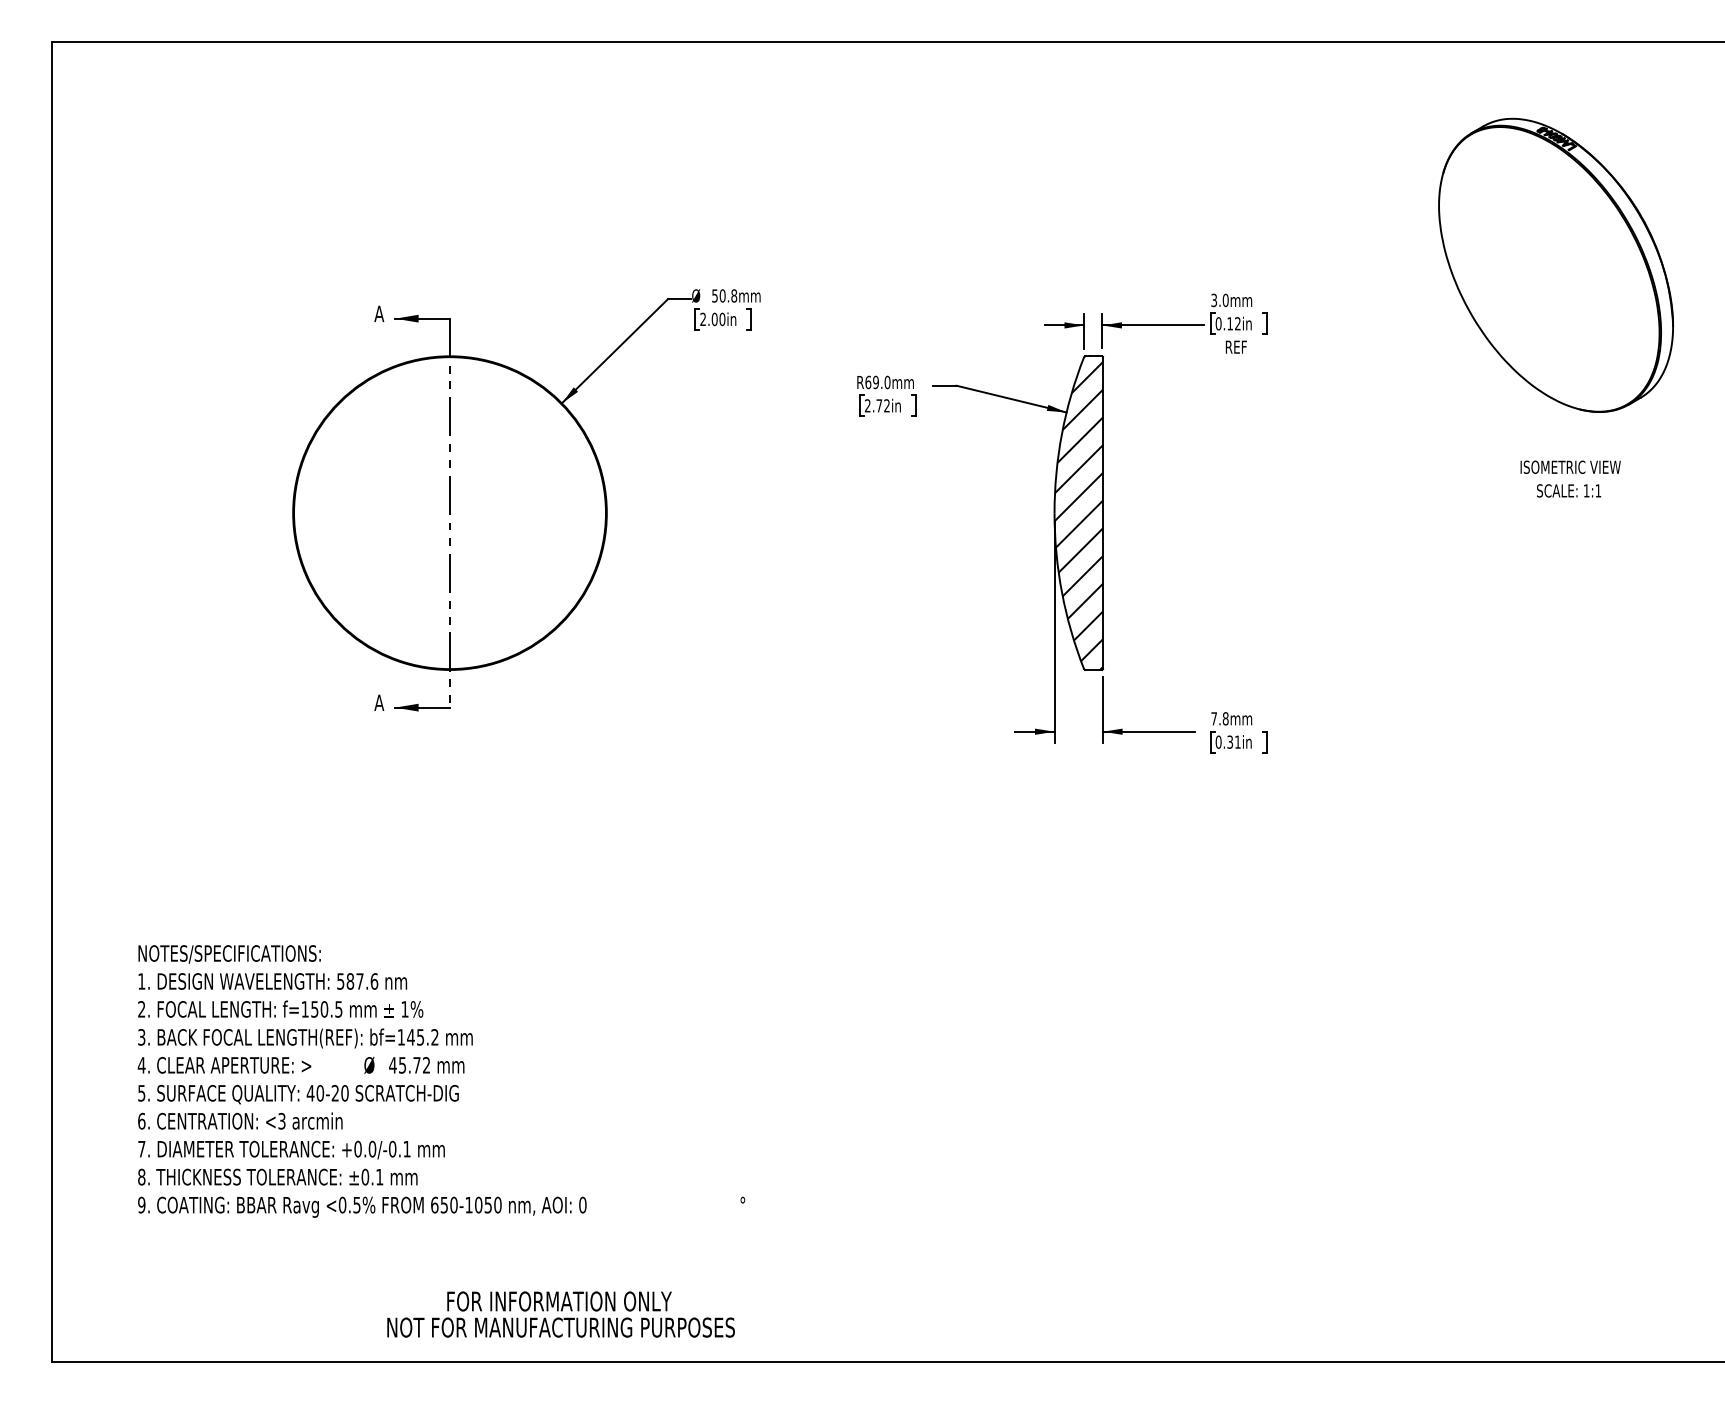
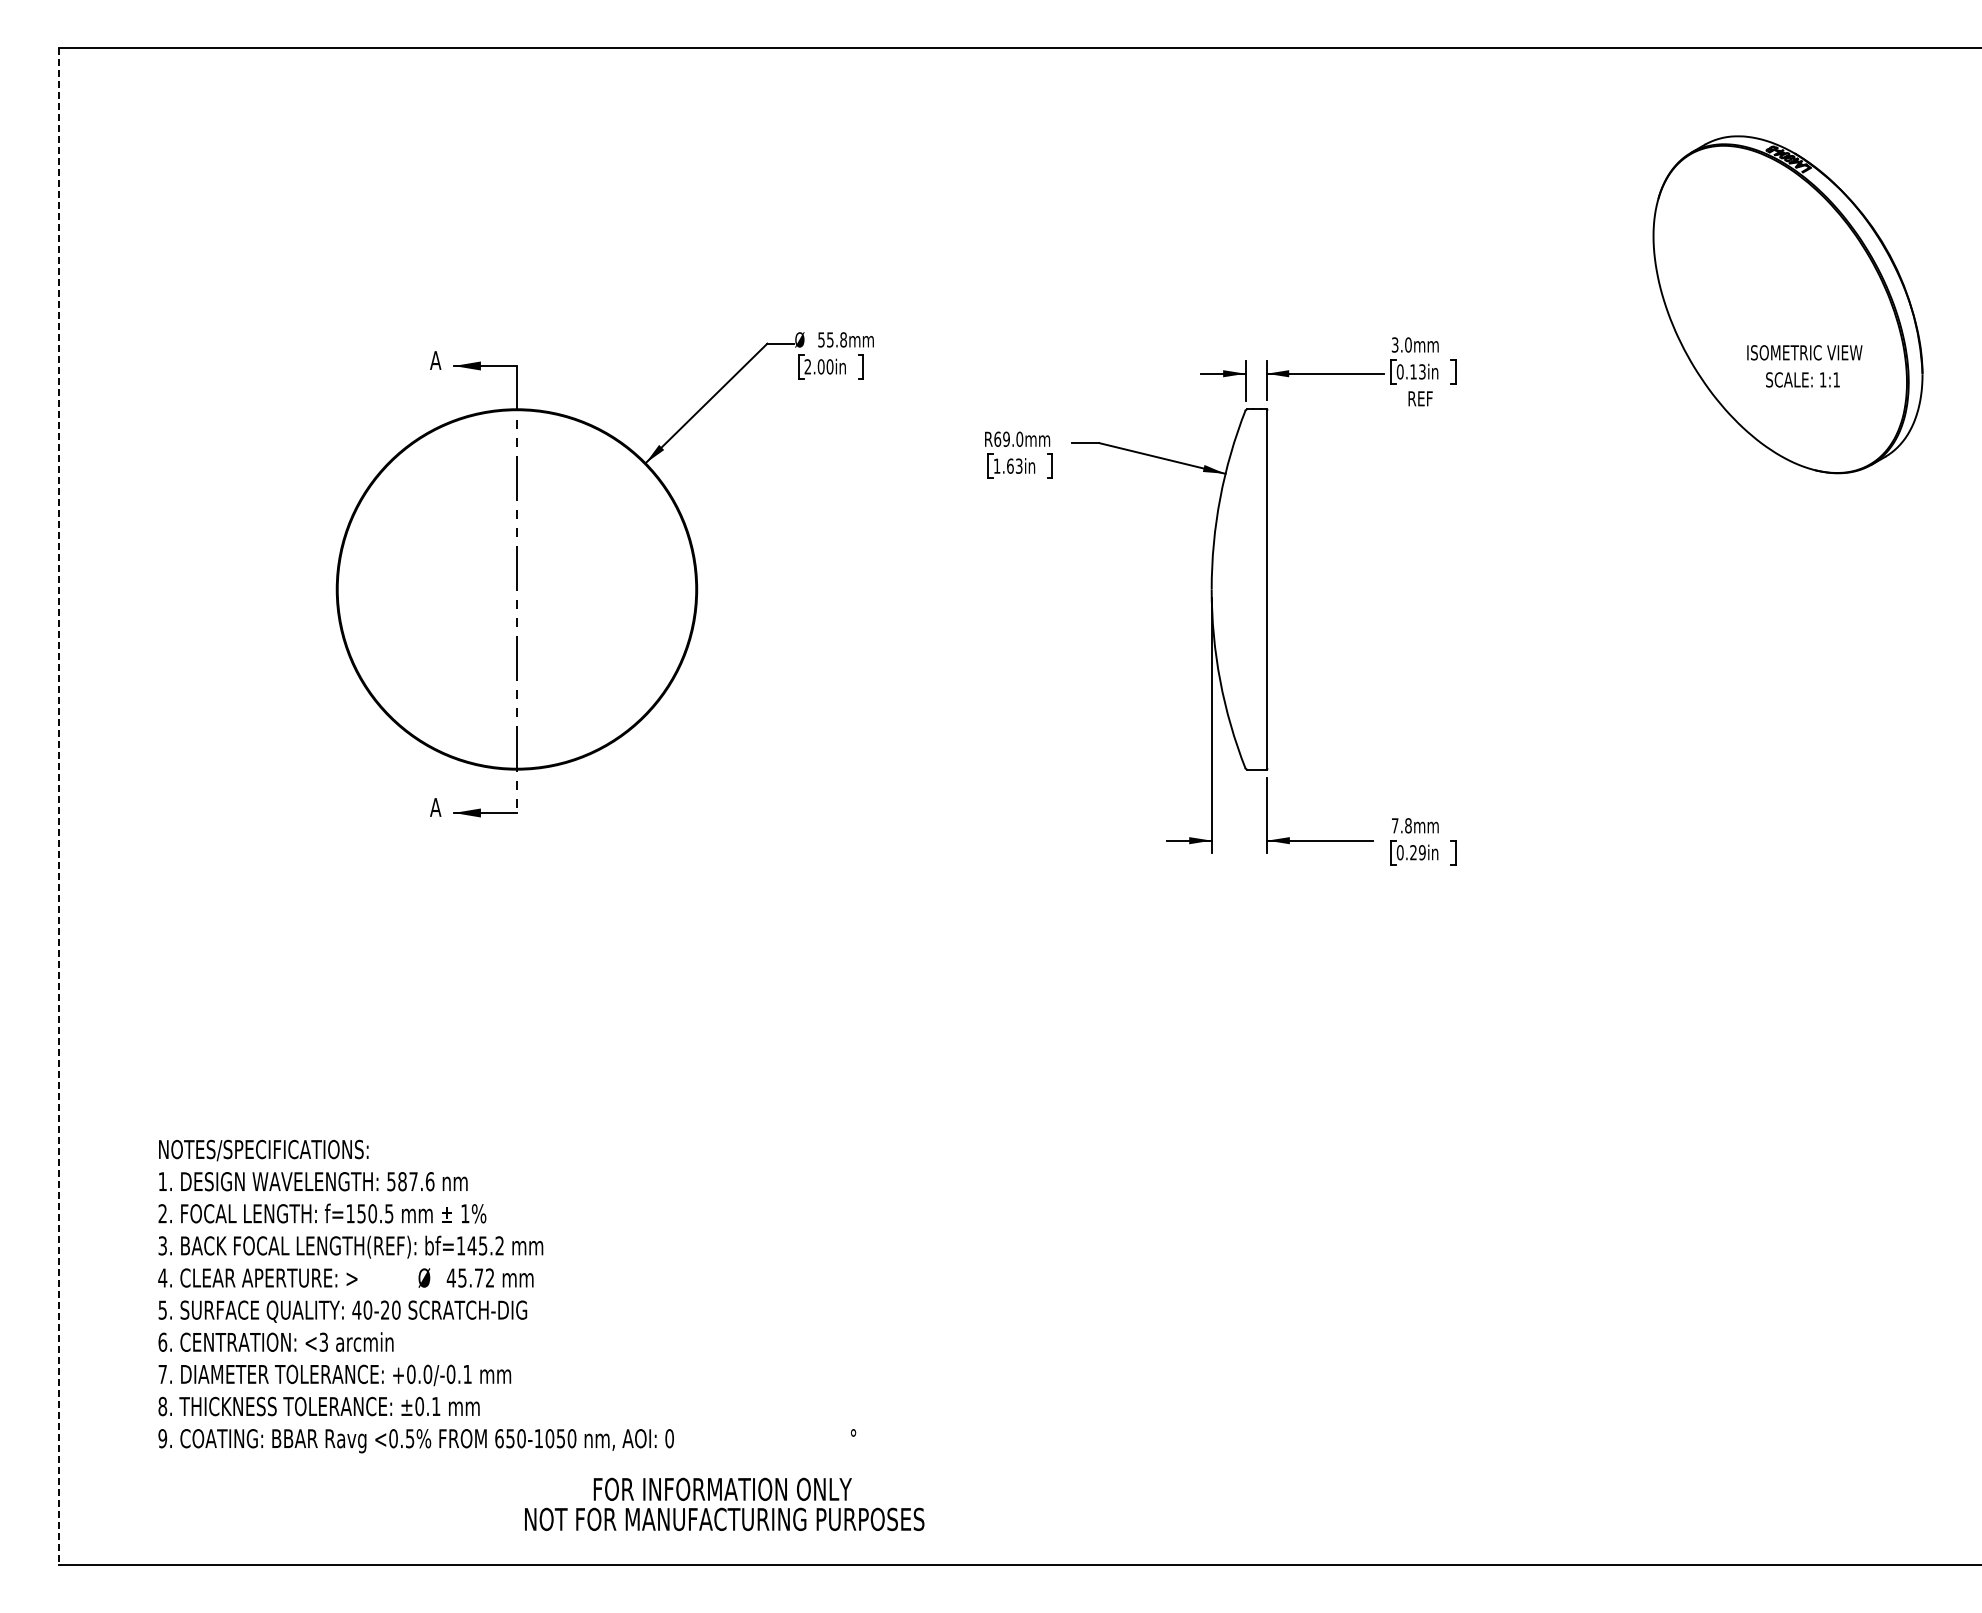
text: (721, 295) -> (829, 339), 50.8mm -> 55.8mm
text: (1237, 323) -> (1422, 371), 0.12in -> 0.13in
text: (876, 405) -> (1007, 465), 2.72in -> 1.63in
text: (1570, 479) -> (1804, 366), moved
hatch: (1078, 515) -> (1239, 592), removed
line: (51, 702) -> (59, 806), solid -> dashed
text: (1233, 742) -> (1417, 852), 0.31in -> 0.29in
text: (441, 1081) -> (507, 1296), moved
text: (560, 1313) -> (724, 1503), moved

